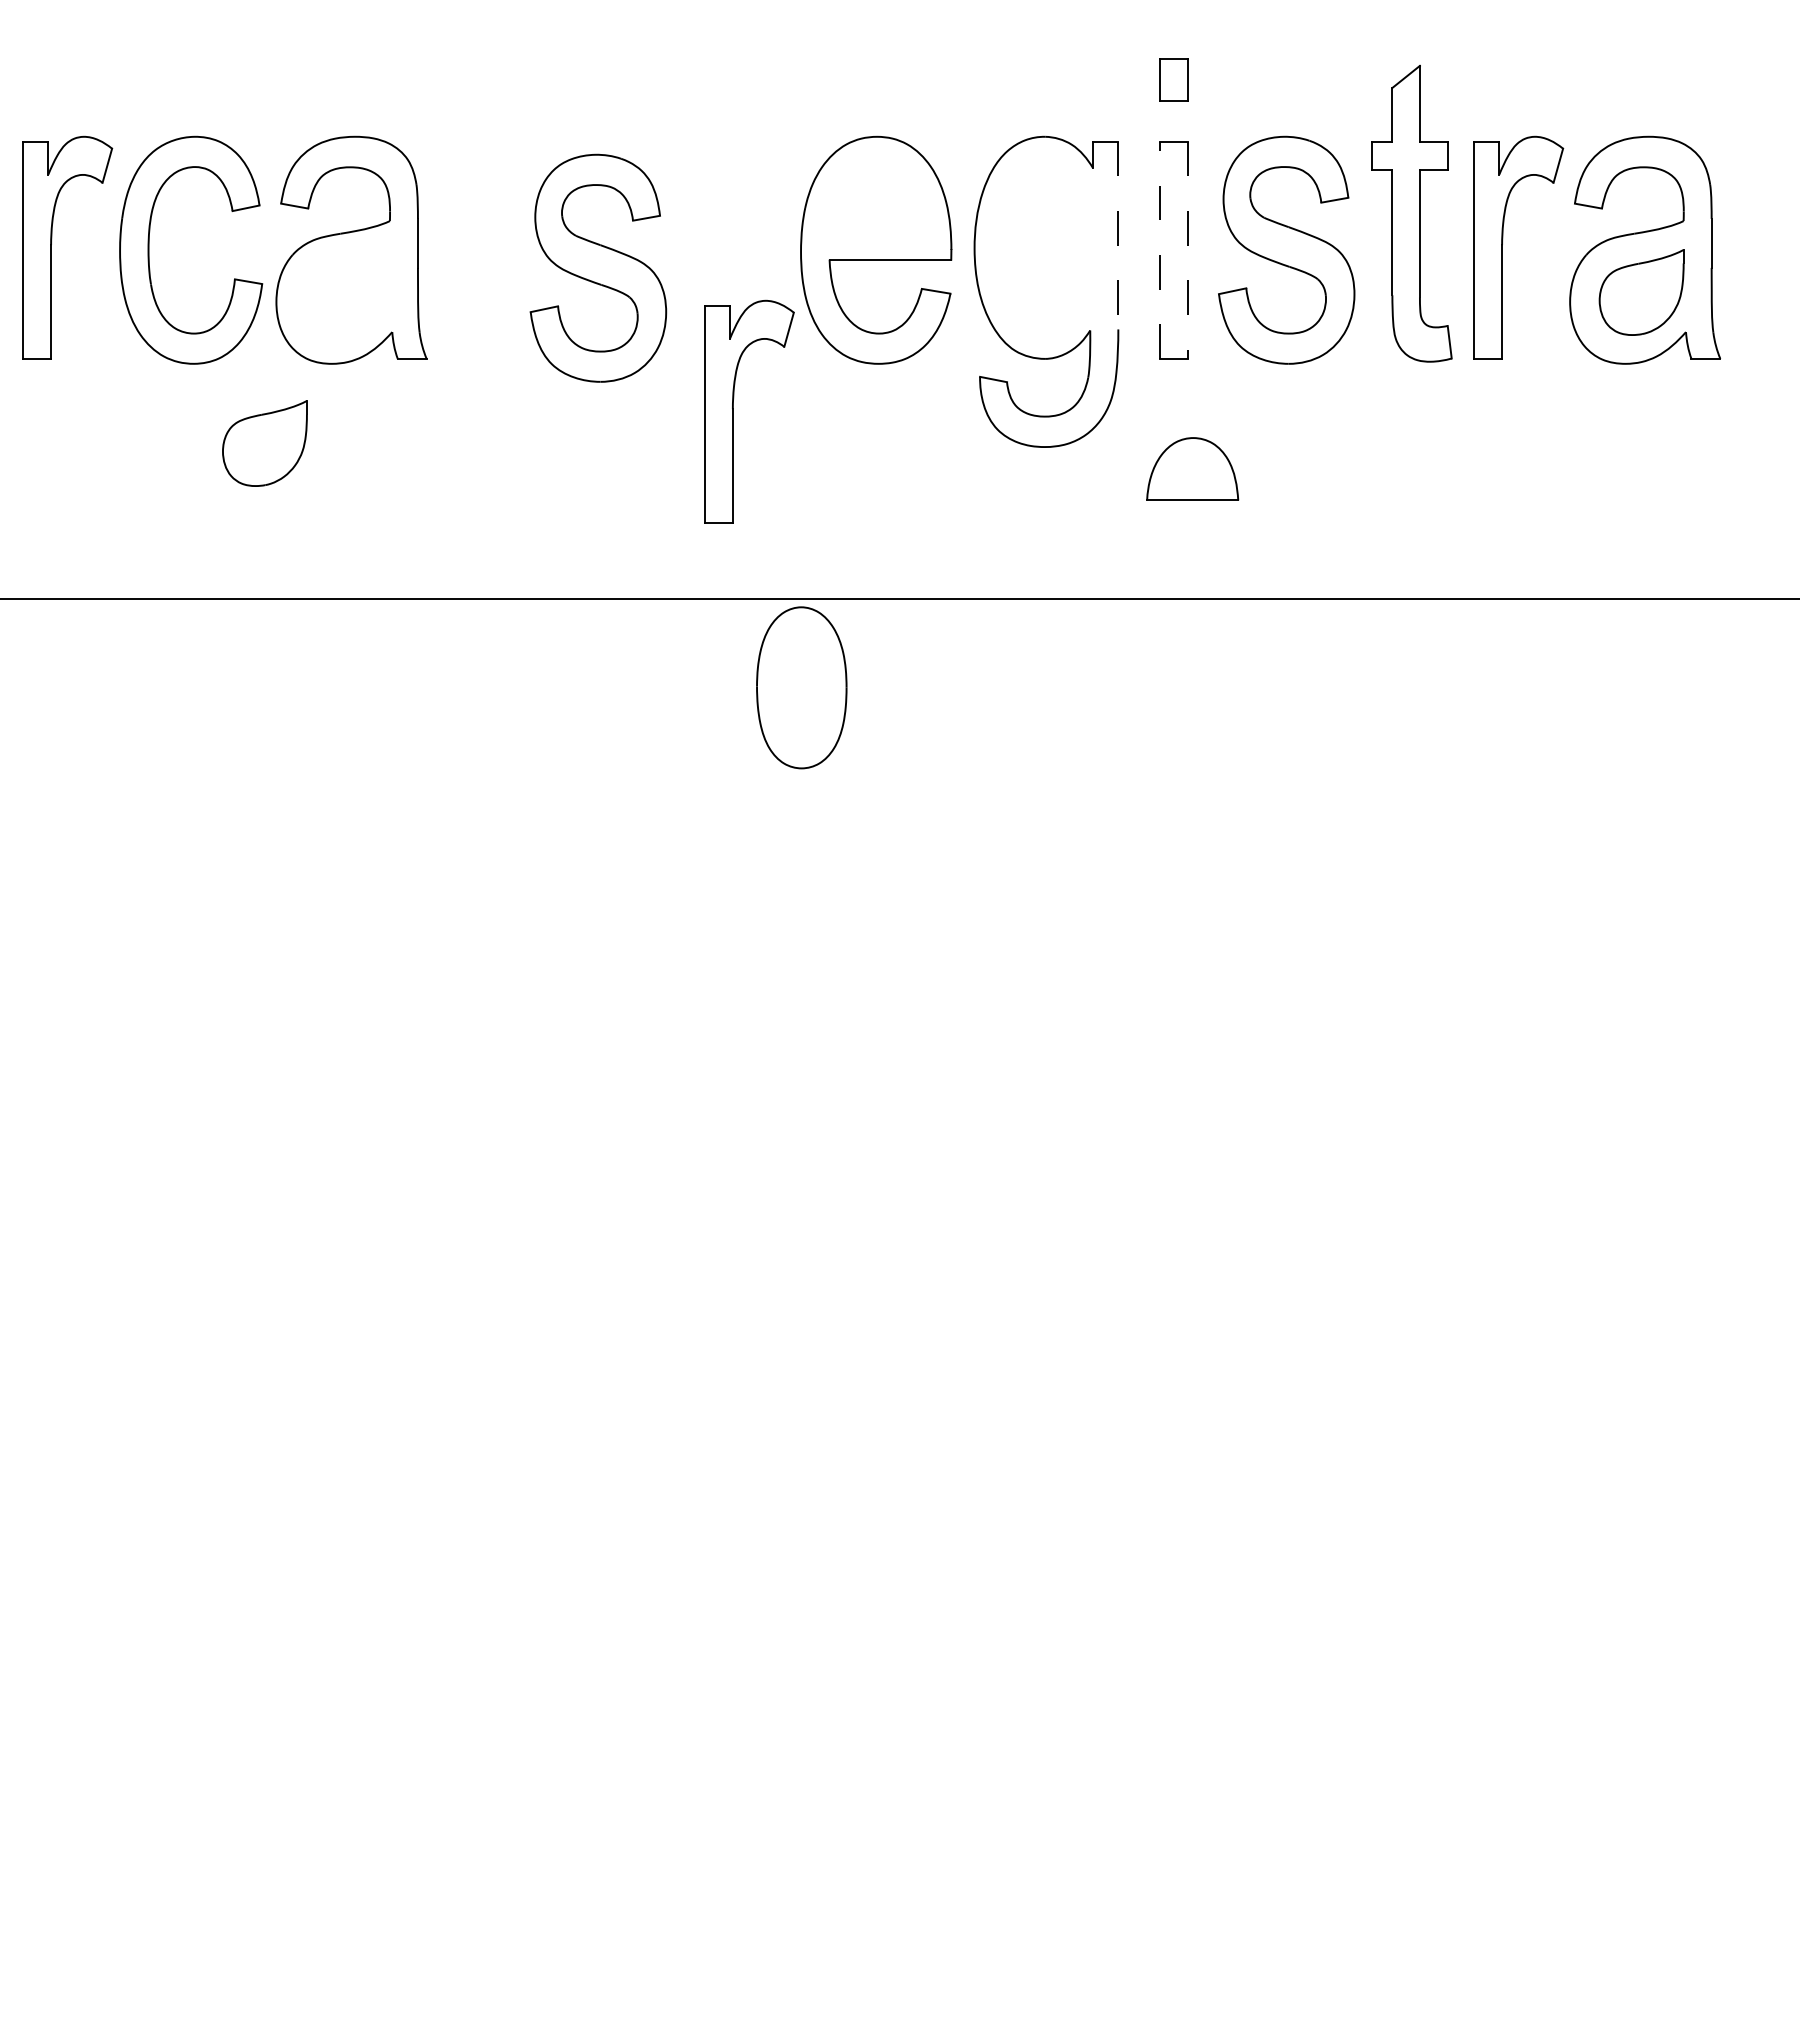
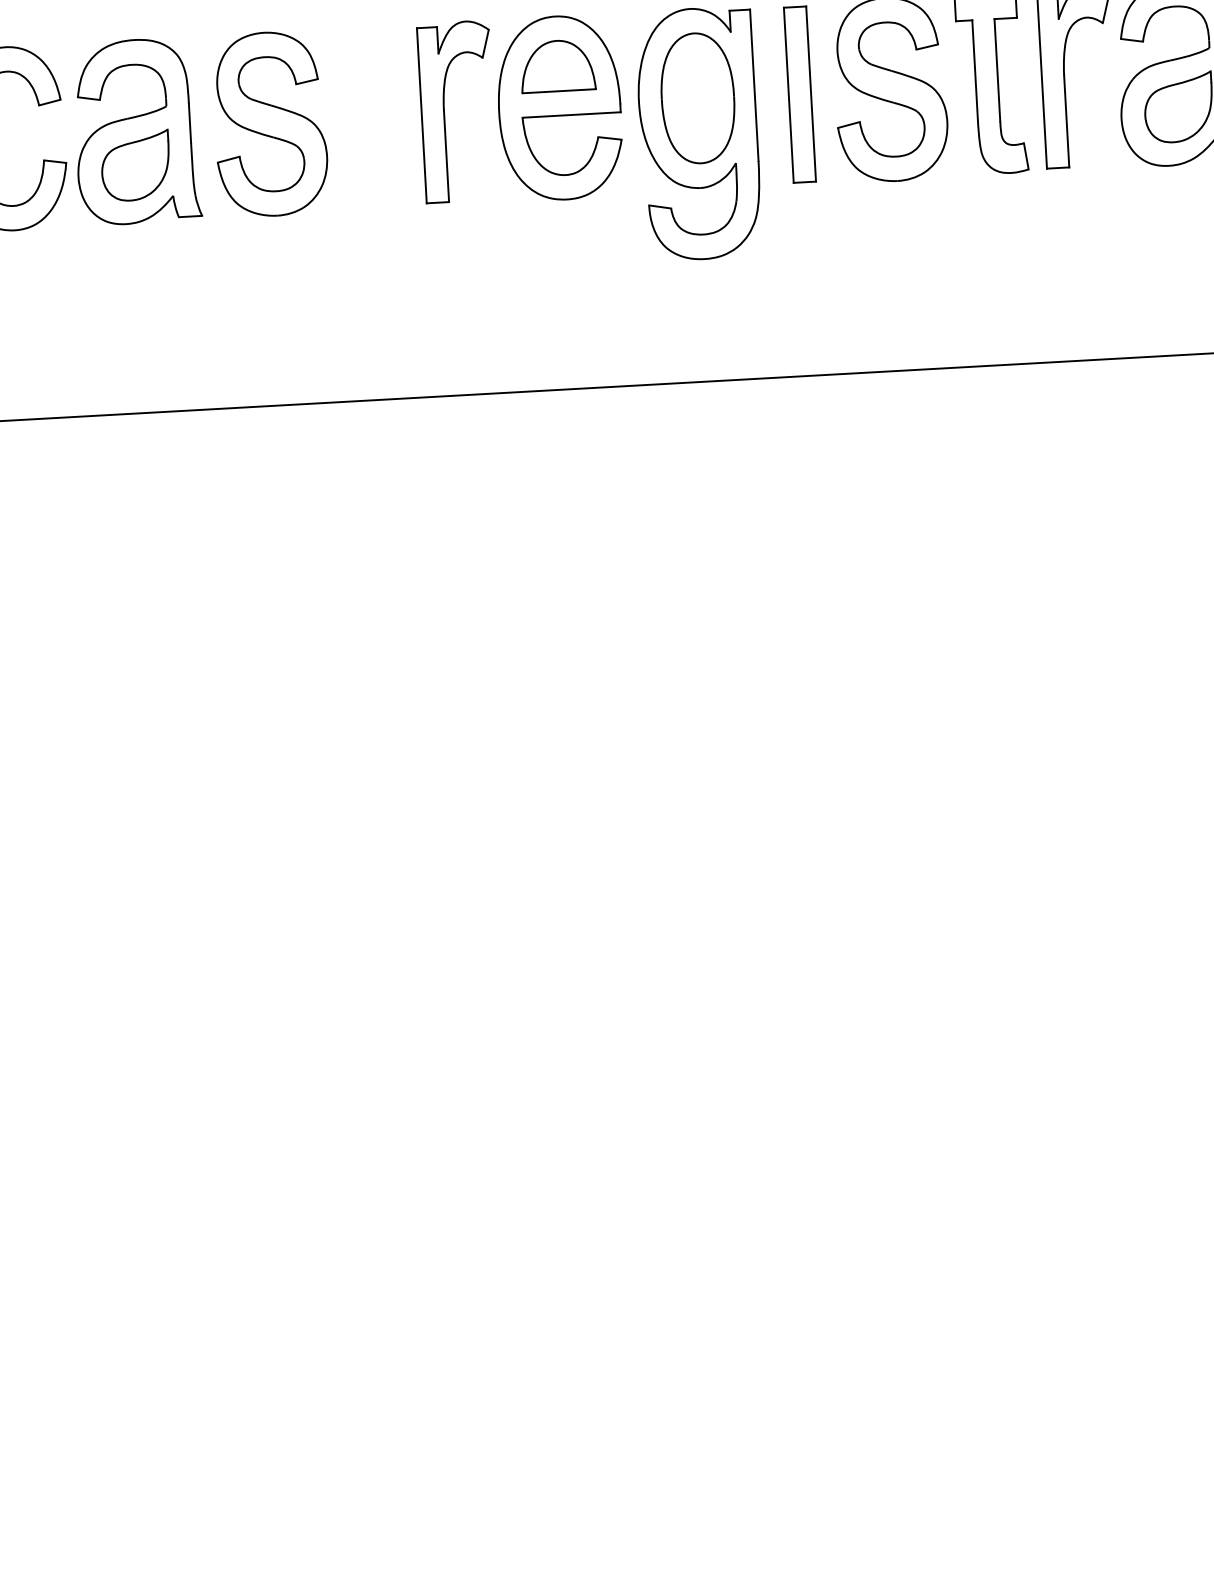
line: (1118, 235) -> (754, 85), dashed -> solid
line: (1160, 250) -> (788, 95), dashed -> solid
line: (1187, 250) -> (810, 94), dashed -> solid
part: (598, 267) -> (270, 123), moved
part: (733, 411) -> (444, 112), moved
part: (264, 443) -> (135, 165), moved
part: (1192, 468) -> (557, 65), moved
part: (801, 687) -> (697, 98), moved

